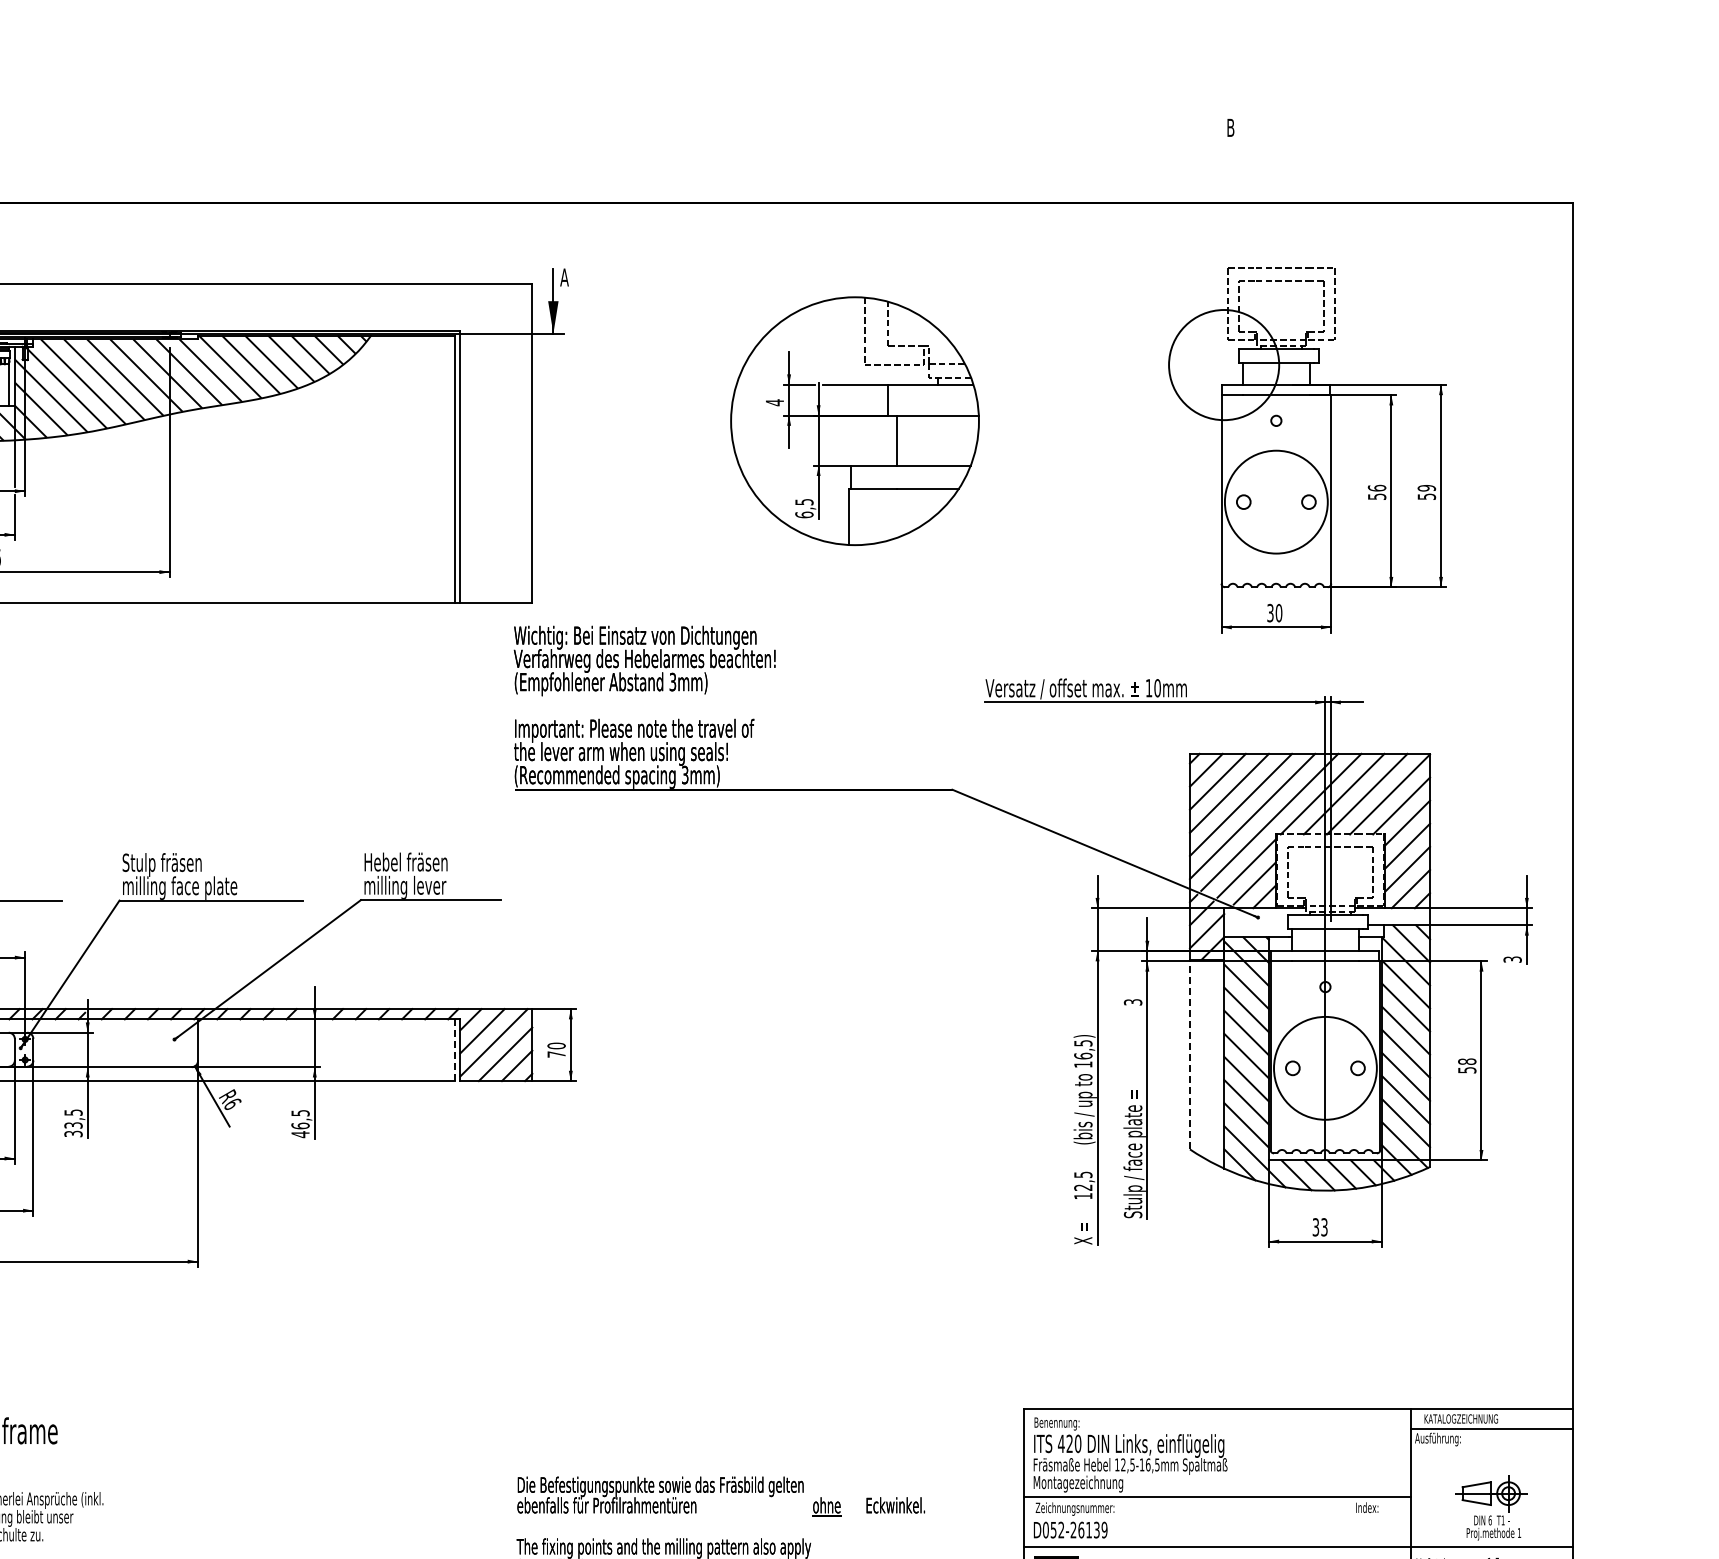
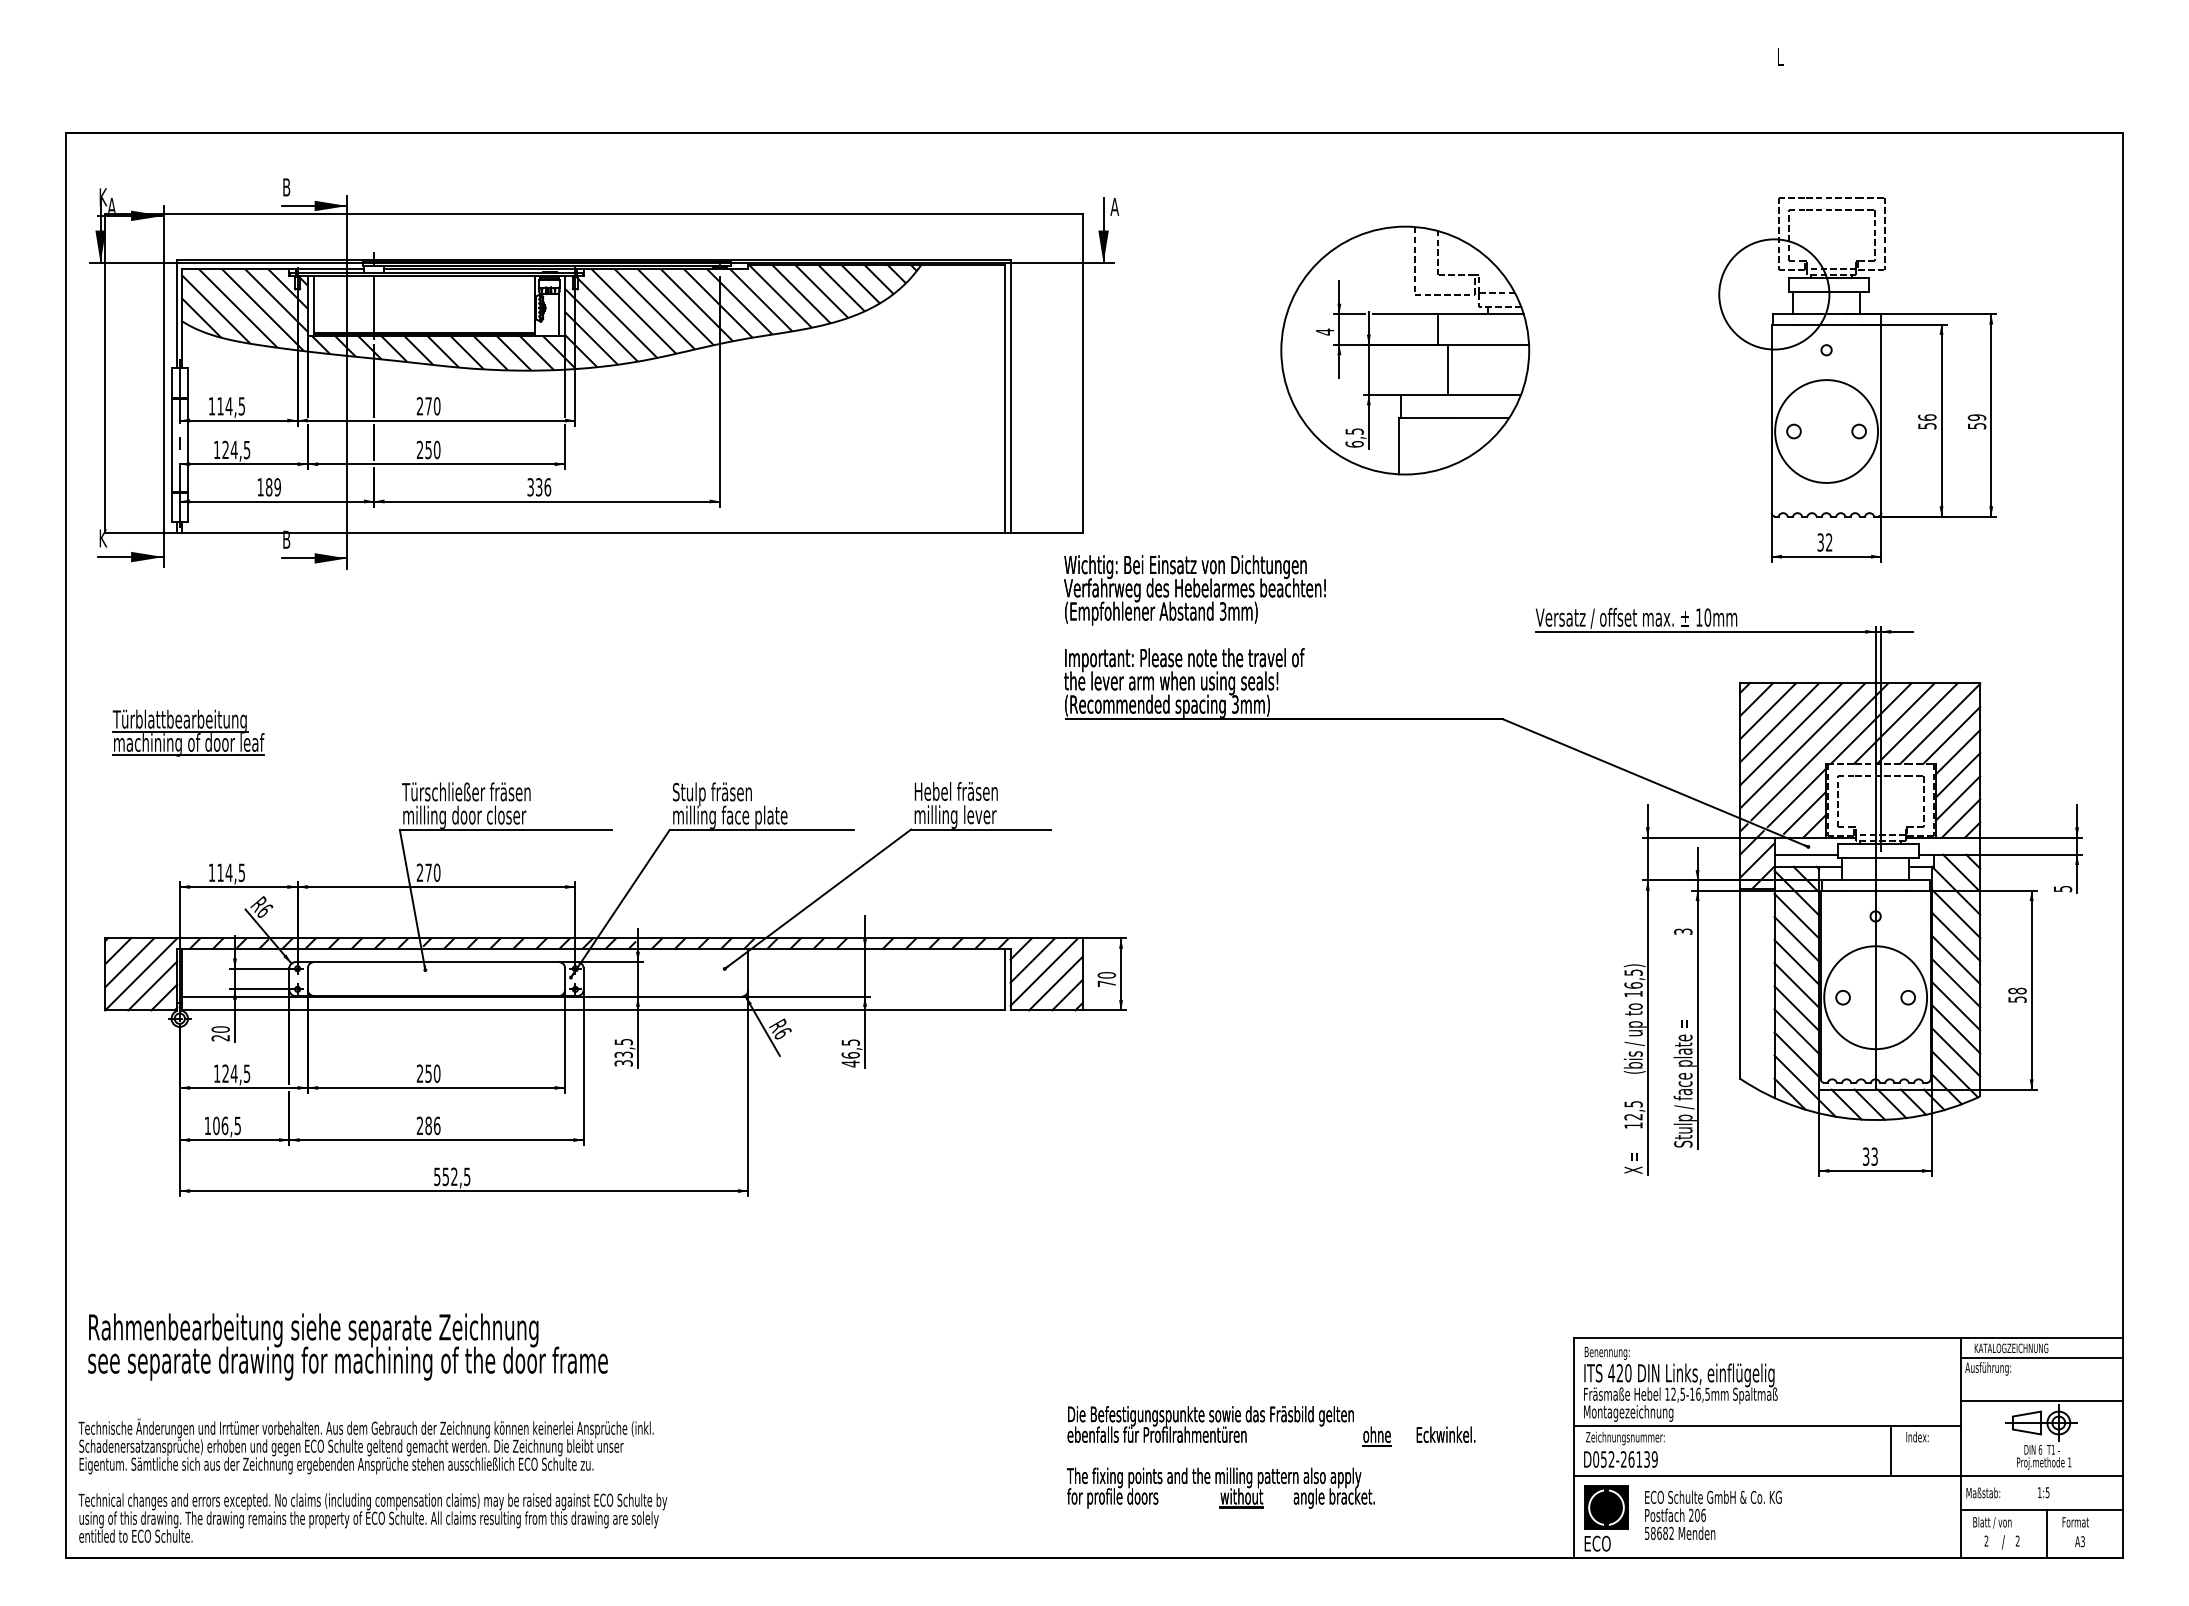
text: (1230, 128) -> (1780, 57), B -> L
text: (1279, 613) -> (1829, 542), 30 -> 32
line: (1255, 925) -> (1805, 854), added
text: (1512, 959) -> (2062, 888), 3 -> 5
line: (455, 1050) -> (1005, 979), dashed -> solid
line: (1190, 1054) -> (1740, 983), dashed -> solid
line: (1491, 1471) -> (2041, 1400), added
line: (1340, 1521) -> (1890, 1450), added

